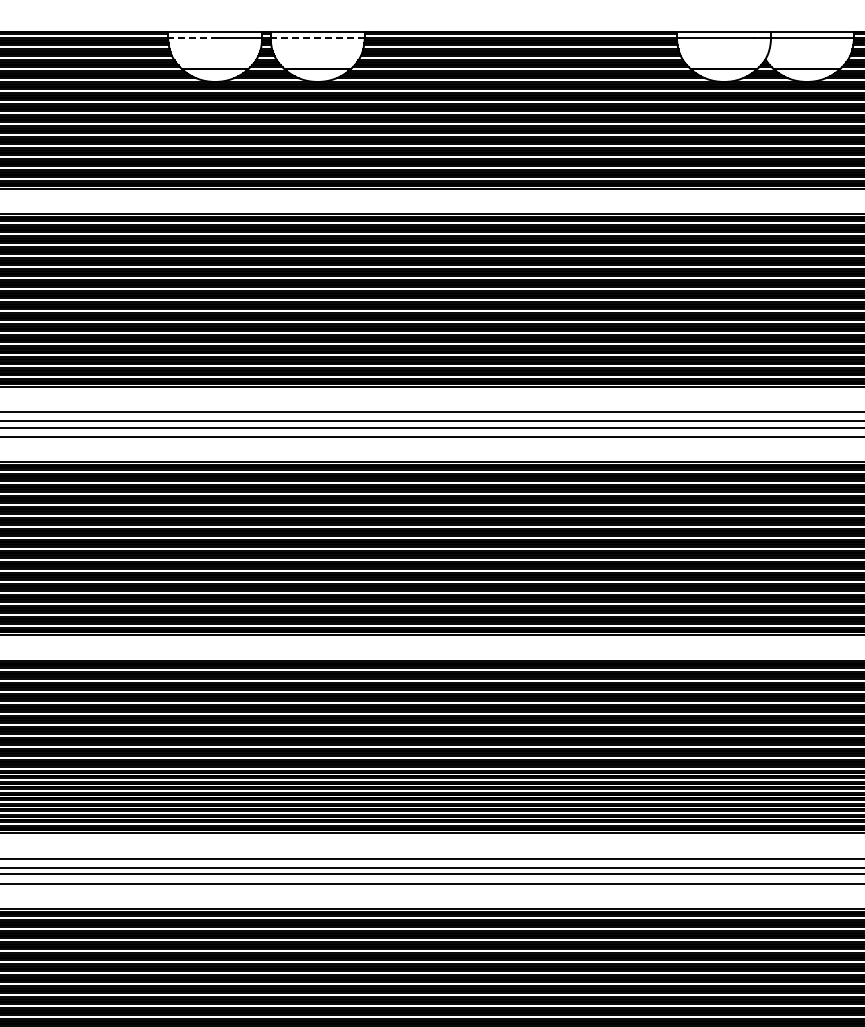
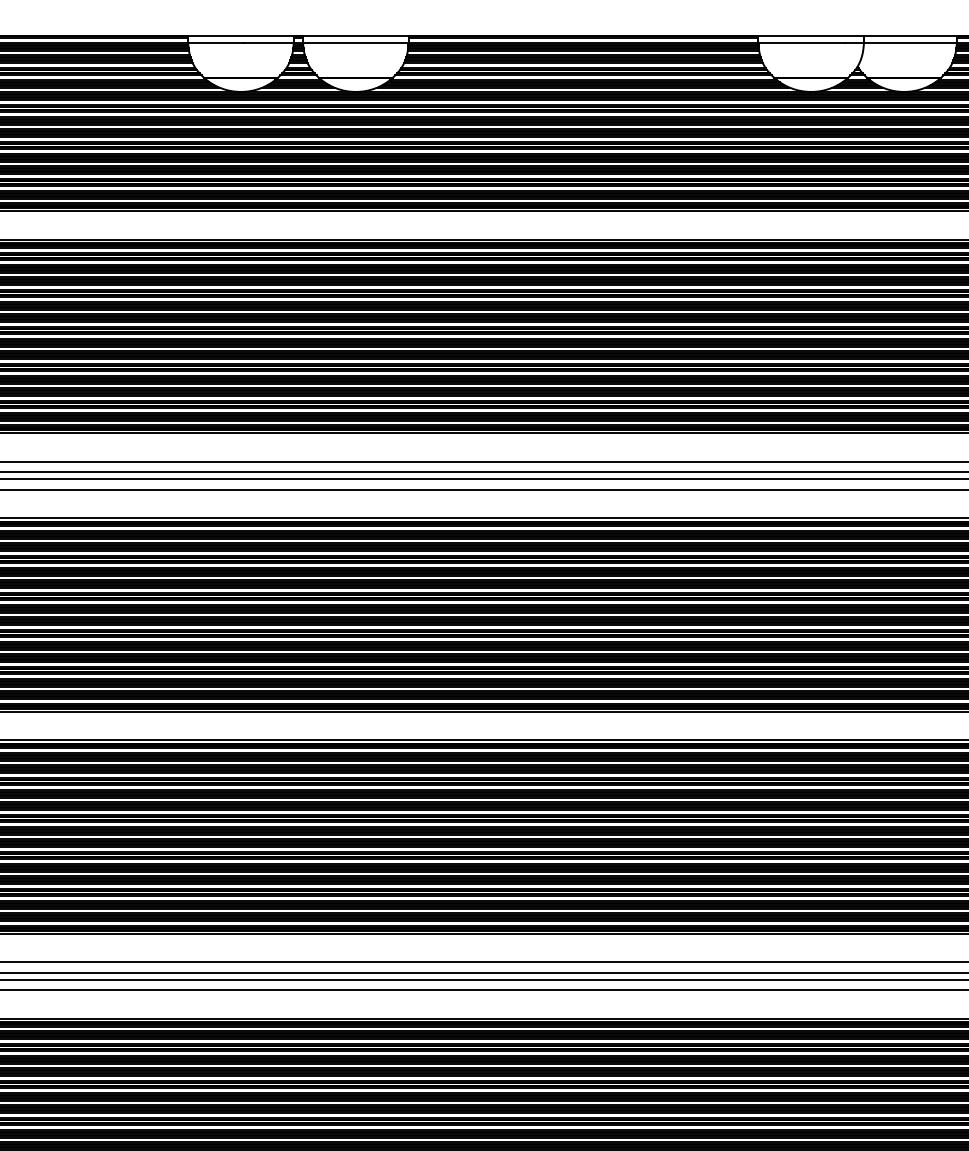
line: (192, 37) -> (215, 42), dashed -> solid
line: (317, 37) -> (355, 42), dashed -> solid

